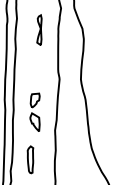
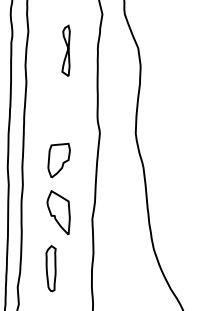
part: (34, 112) -> (57, 189), size x1.43

